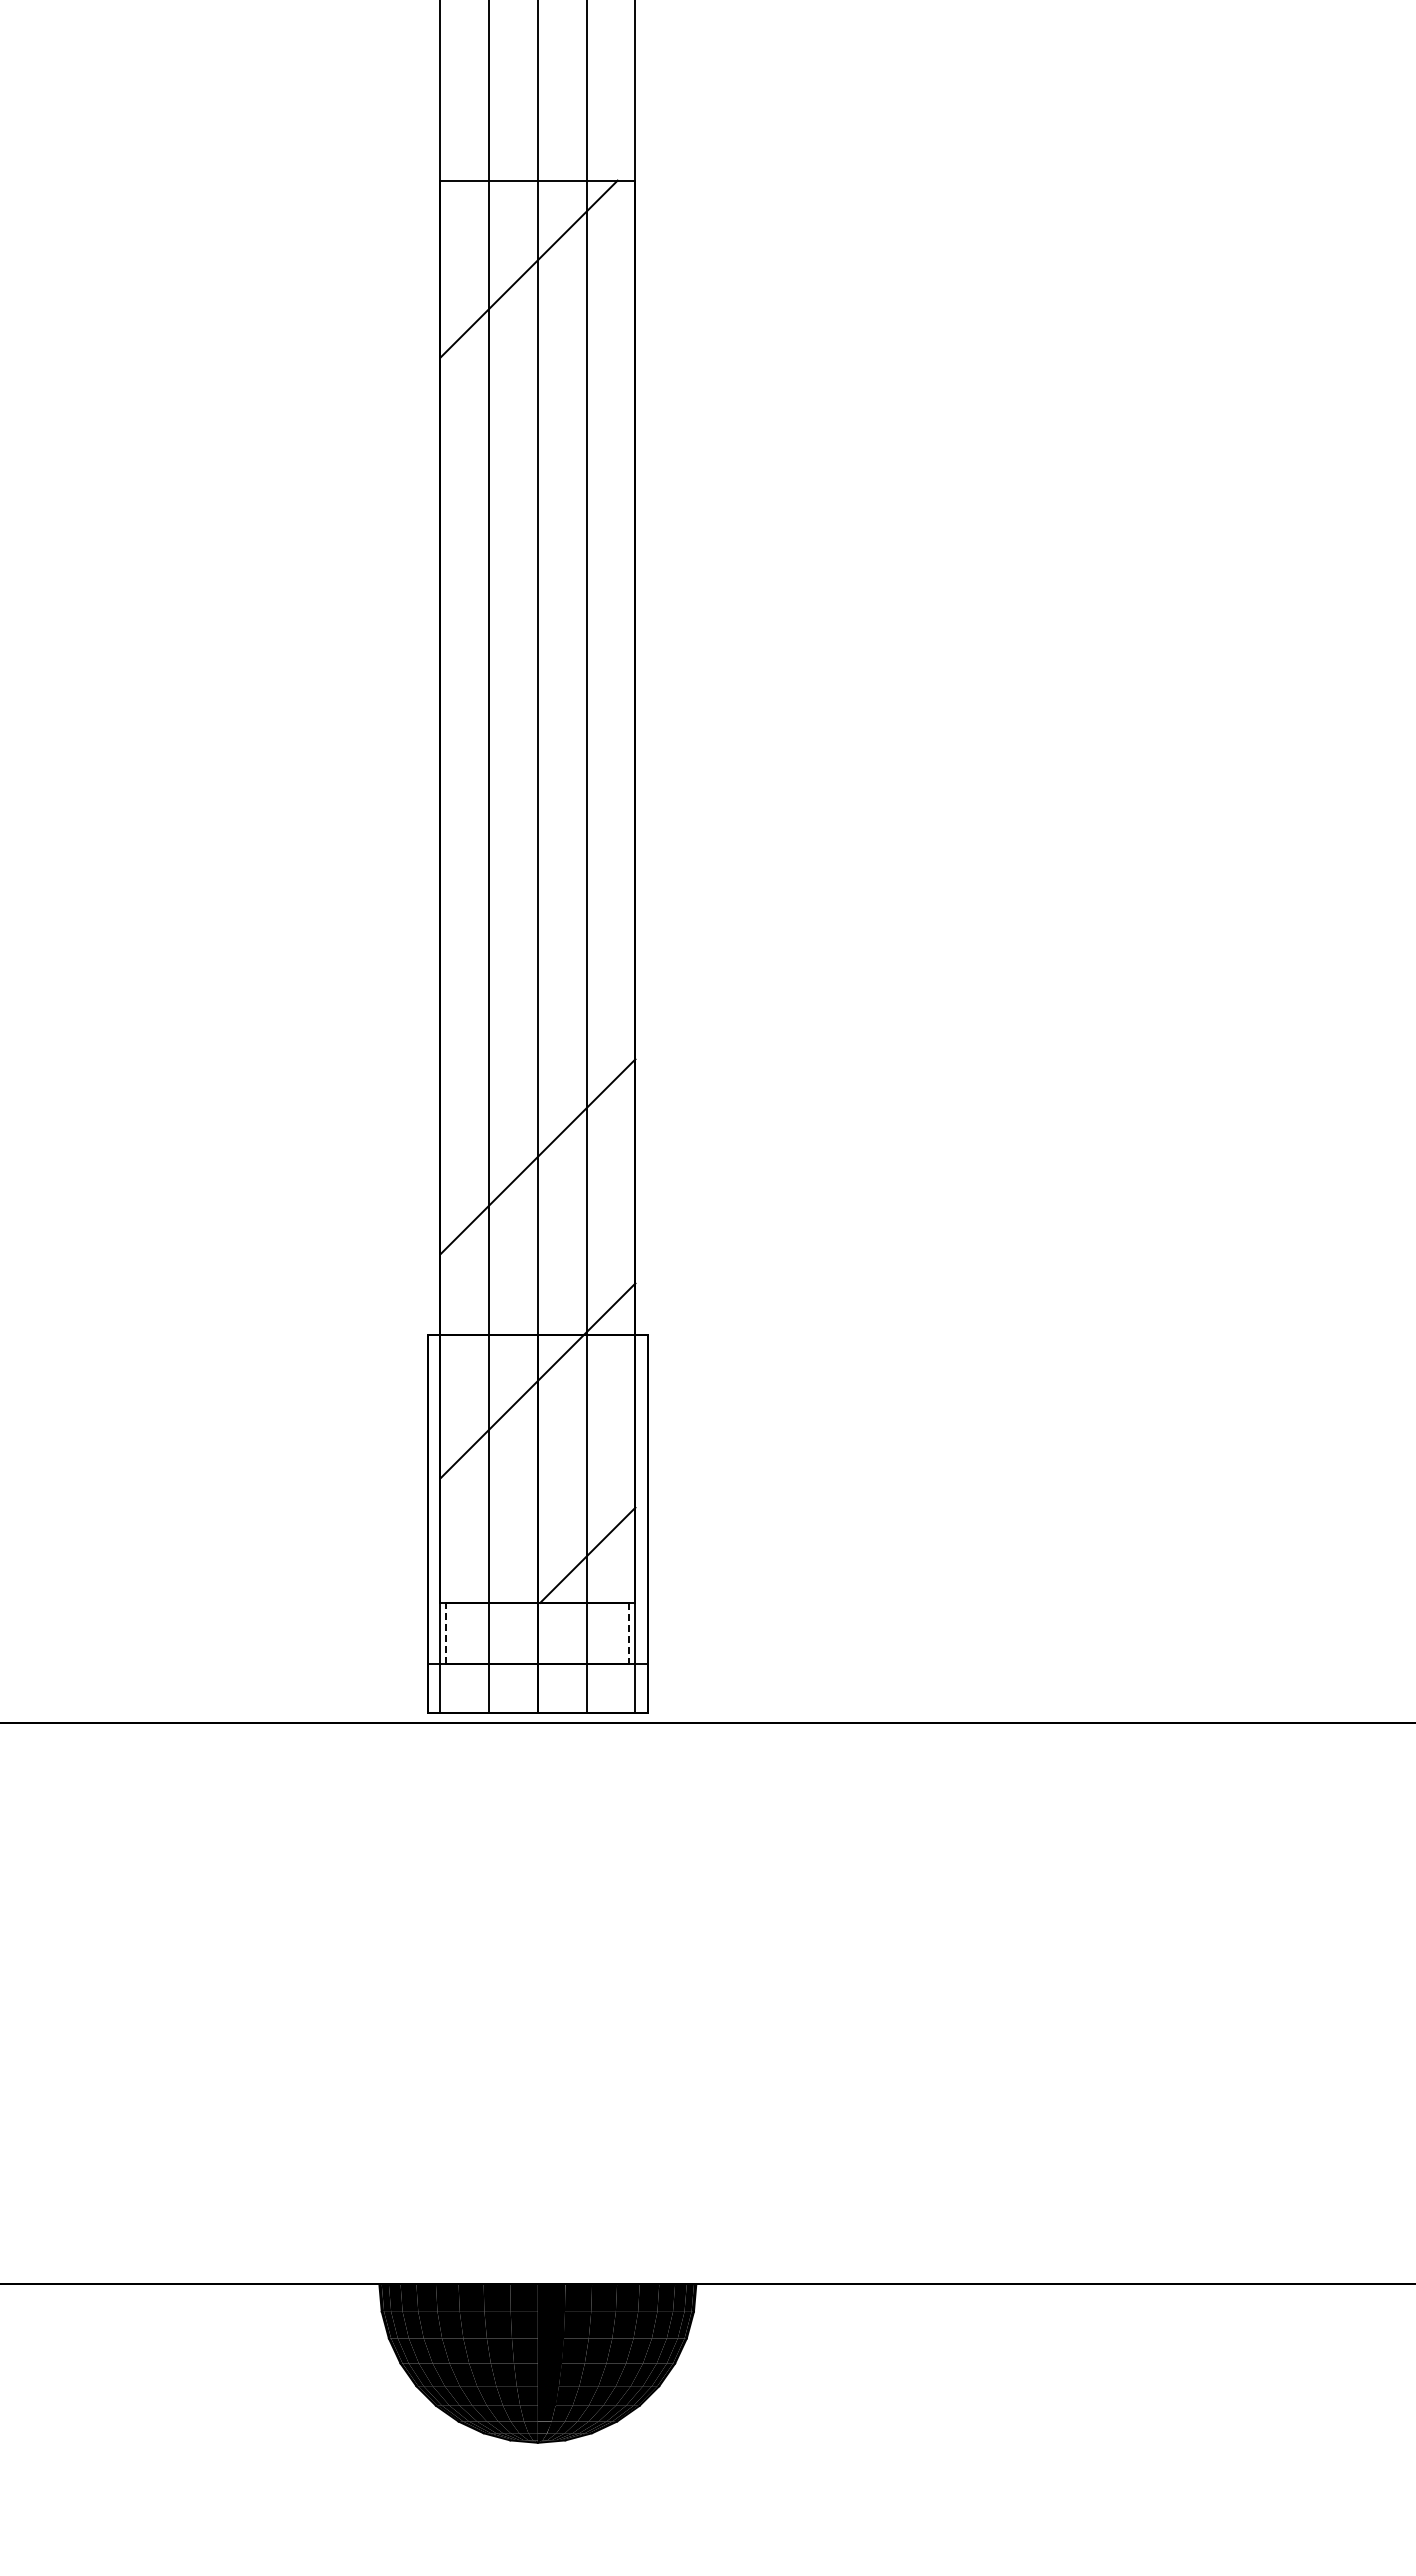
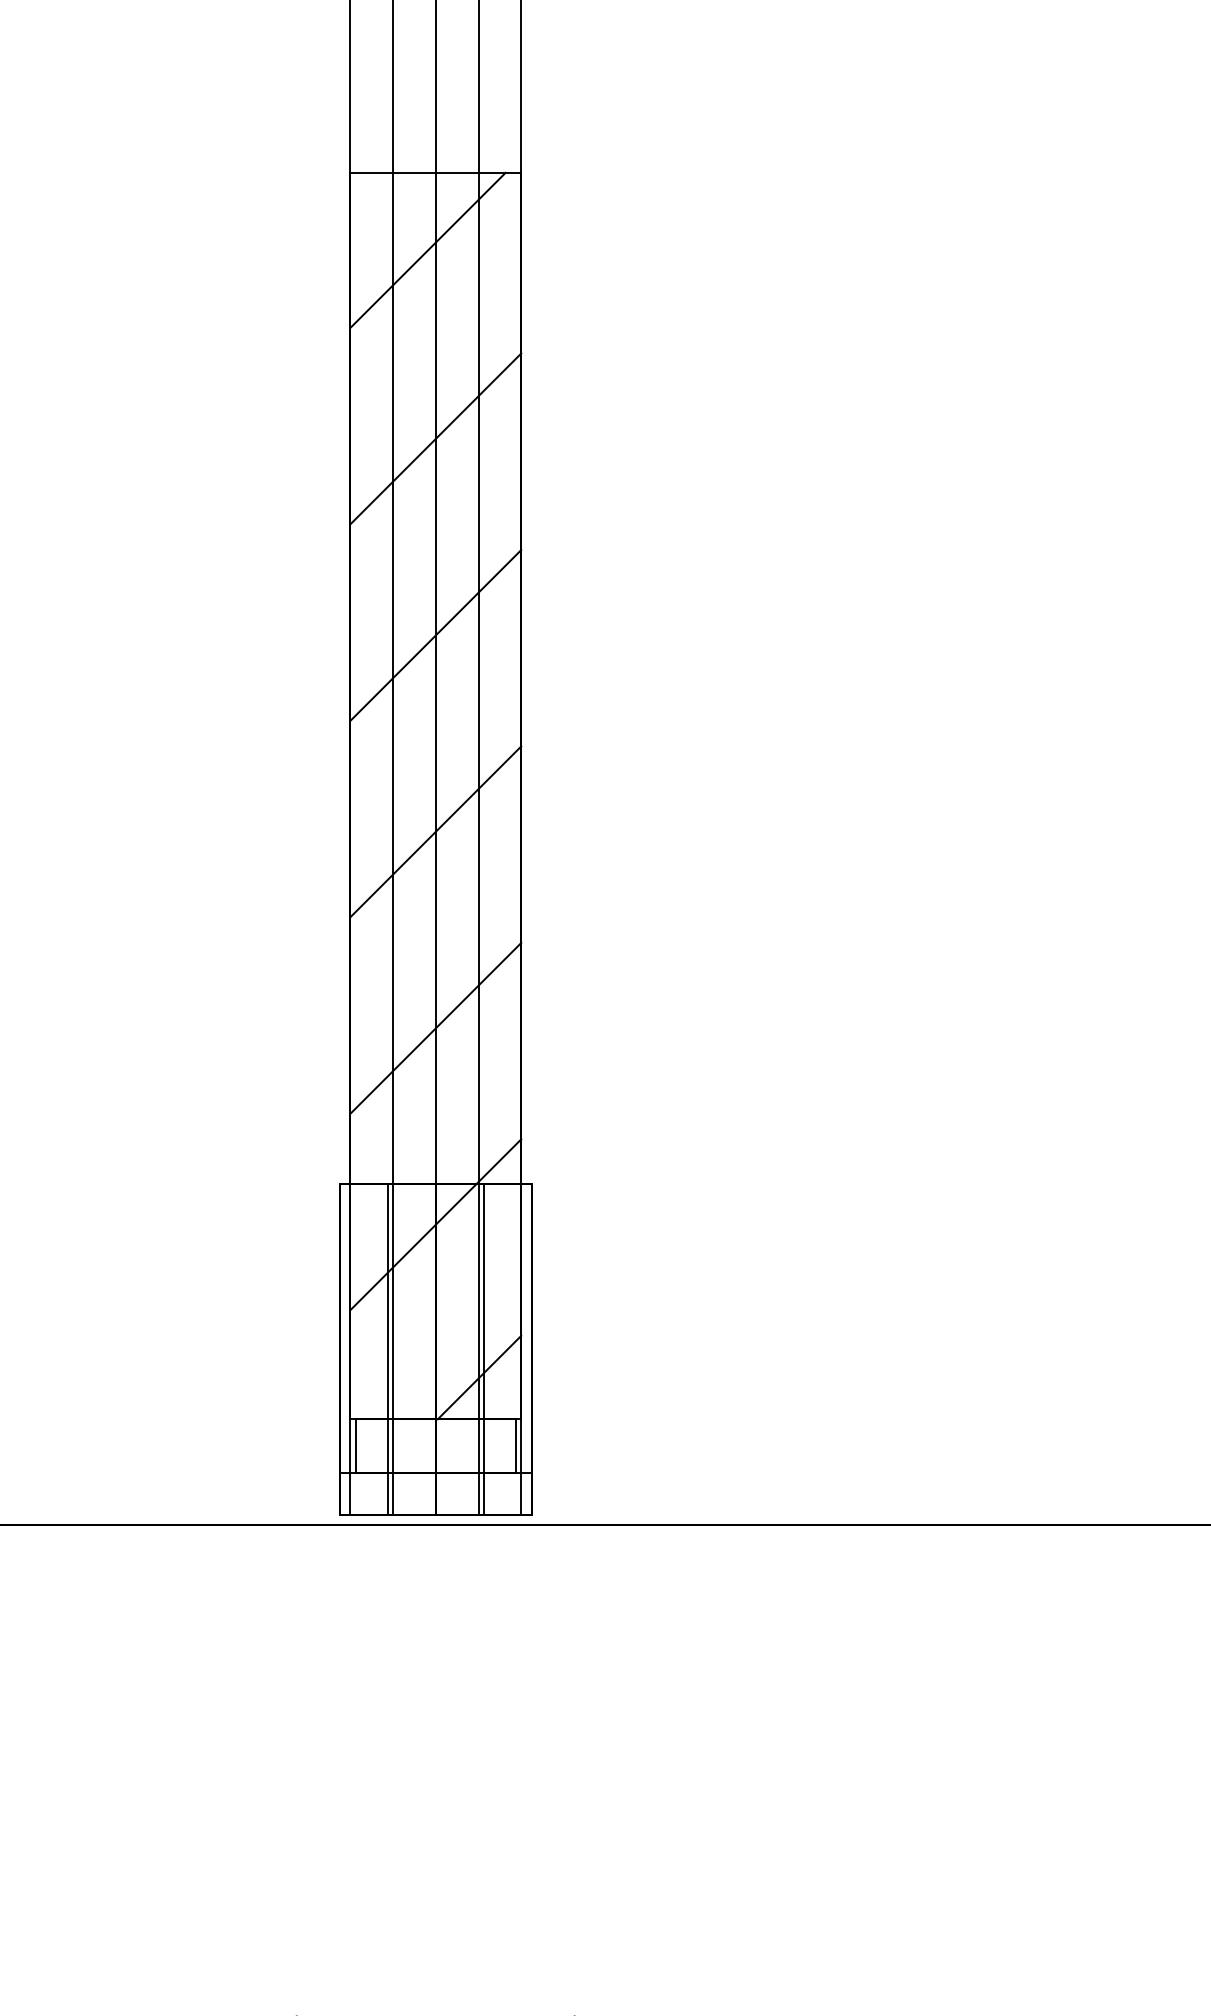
line: (537, 483) -> (435, 438), added
line: (537, 708) -> (435, 635), added
line: (537, 932) -> (435, 831), added
line: (483, 1523) -> (388, 1349), added
line: (592, 1523) -> (483, 1349), added
line: (446, 1632) -> (355, 1445), dashed -> solid
line: (629, 1633) -> (516, 1446), dashed -> solid

